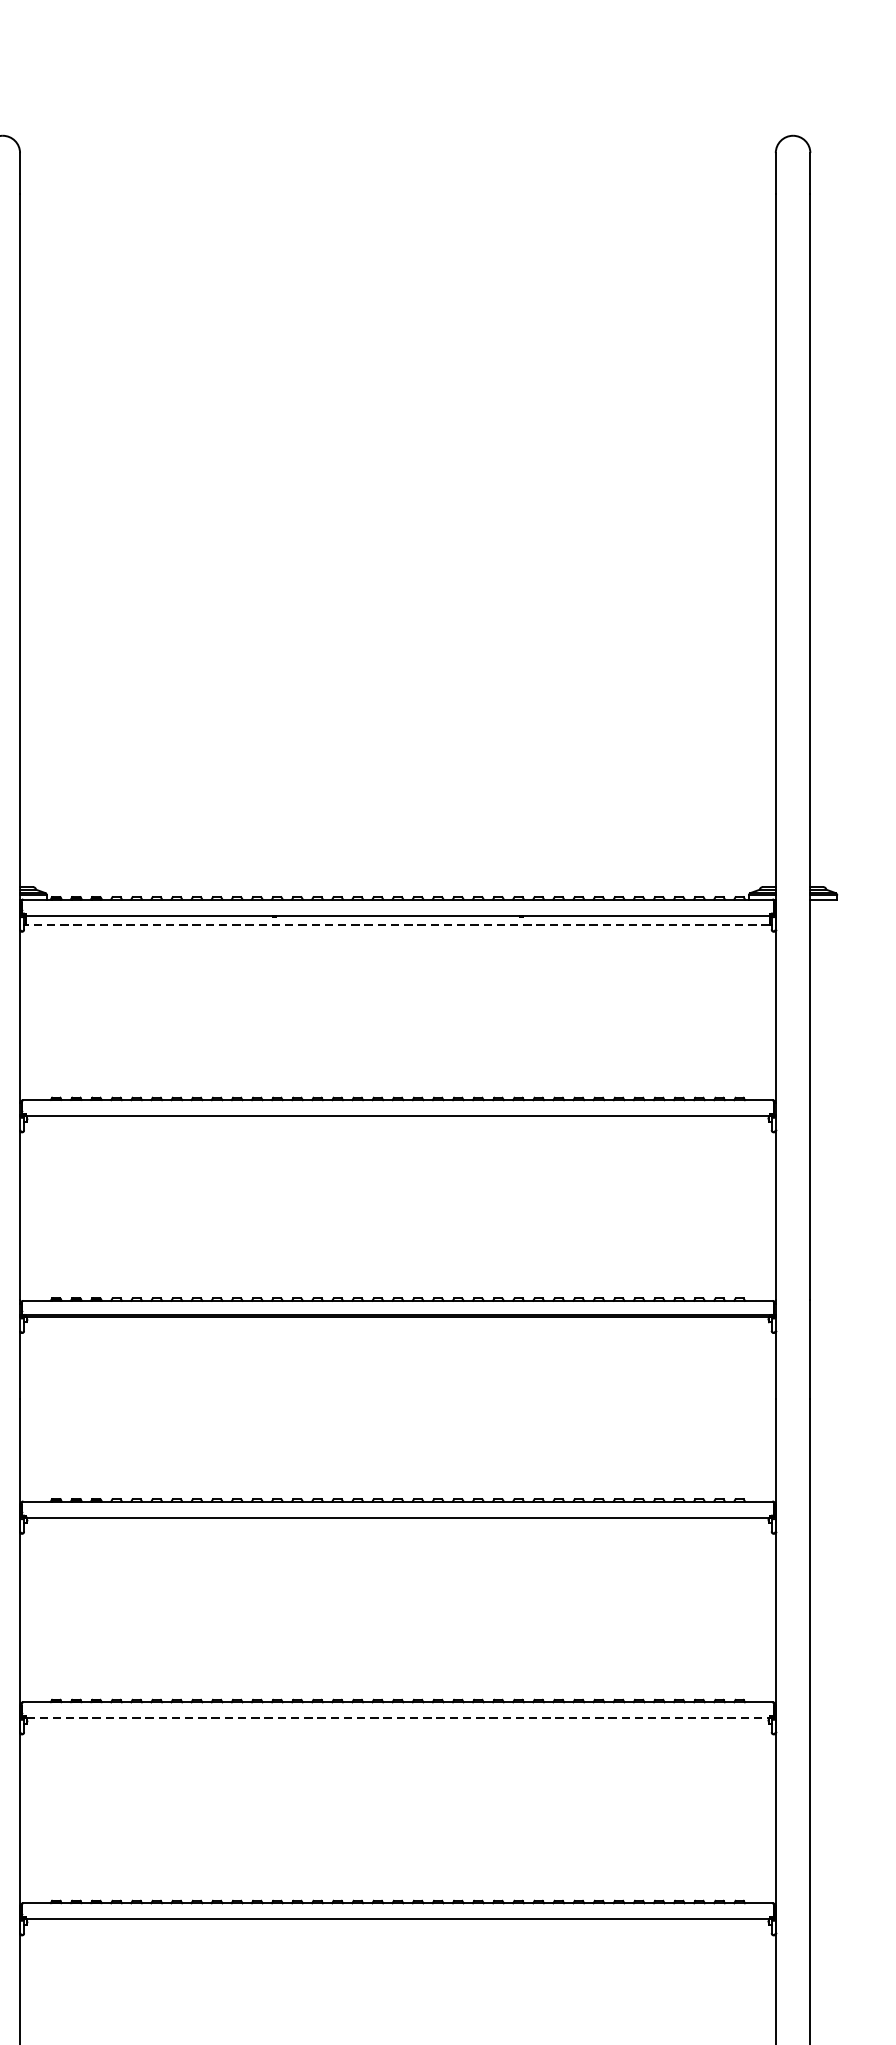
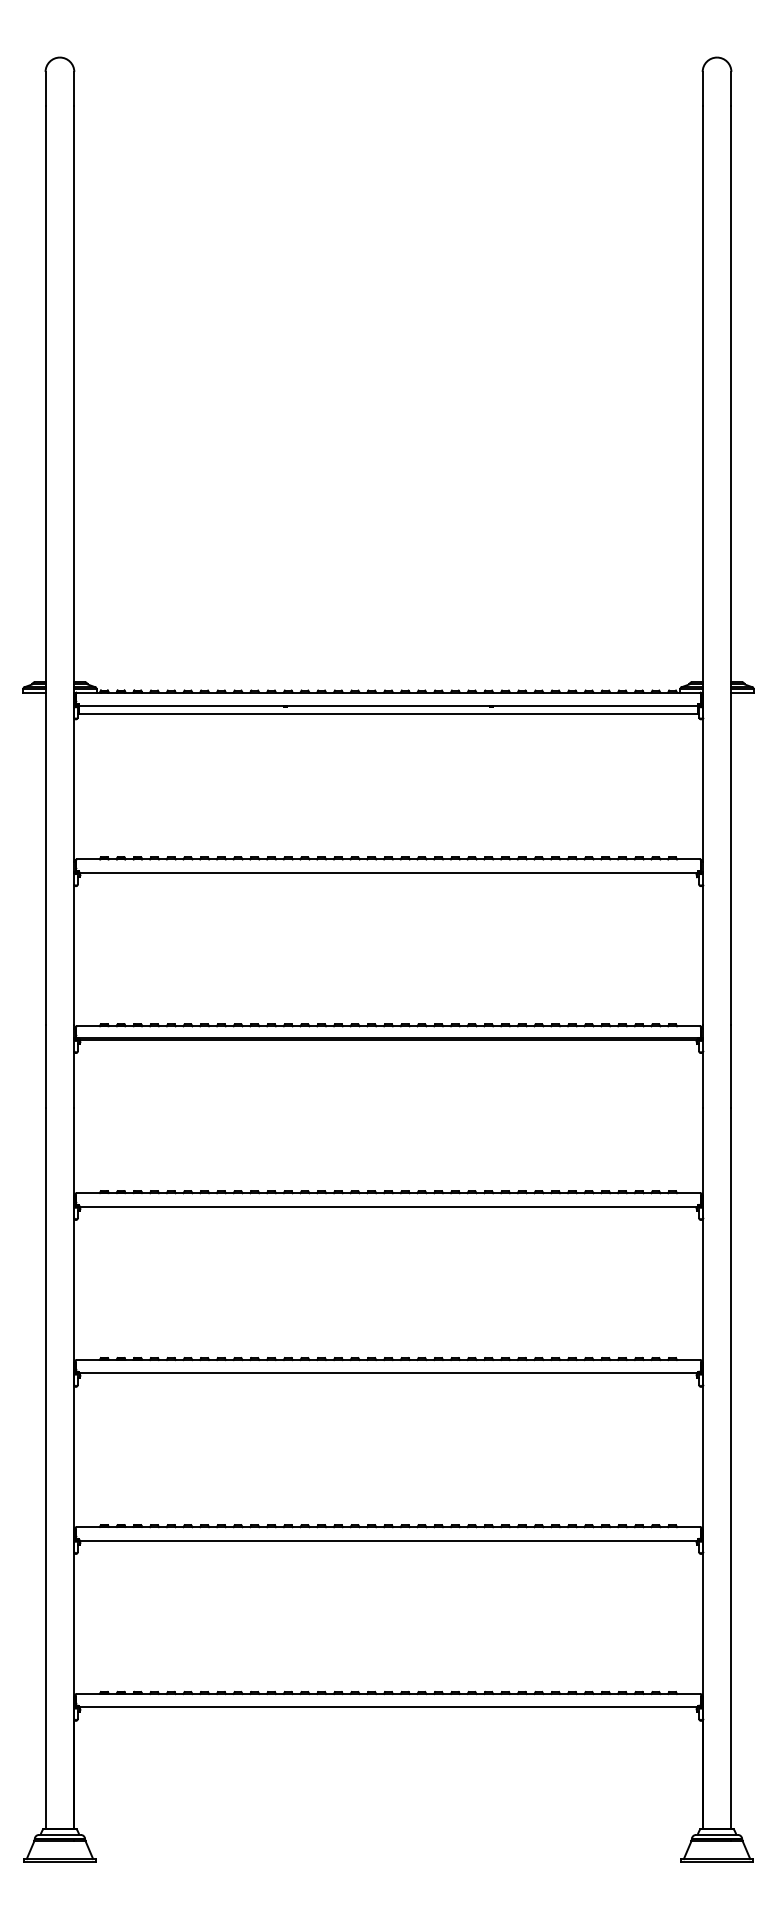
line: (396, 924) -> (387, 713), dashed -> solid
line: (397, 1718) -> (388, 1373), dashed -> solid

